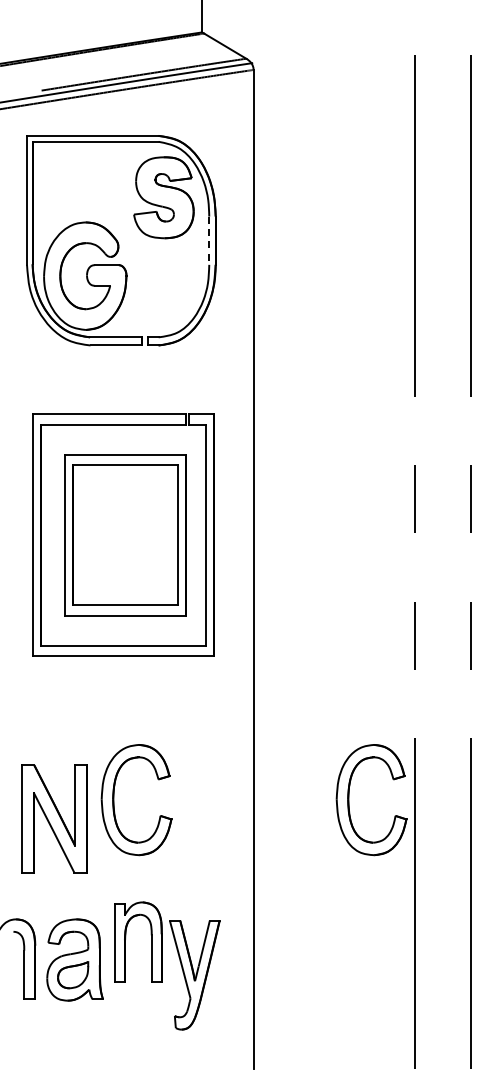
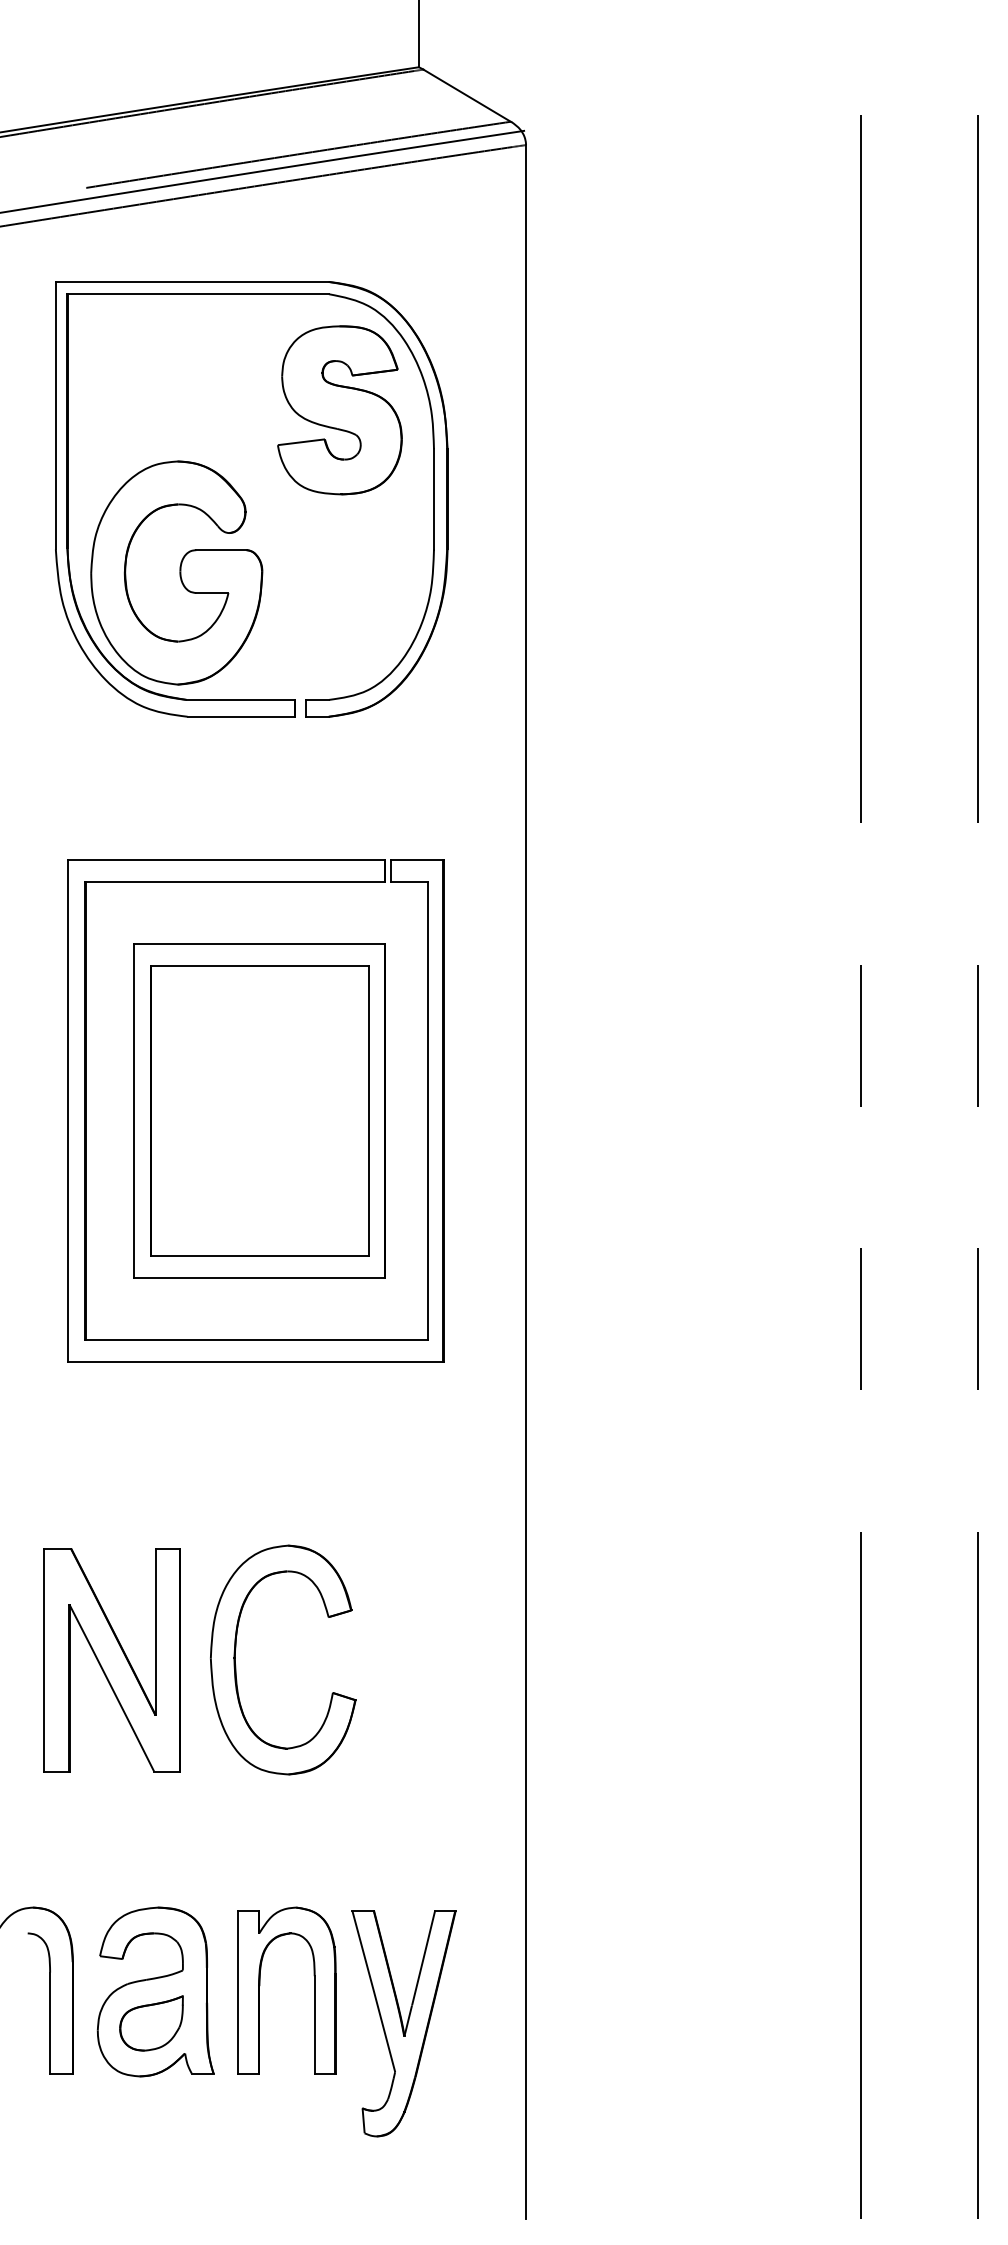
line: (209, 241) -> (434, 501), dashed -> solid
part: (349, 800) -> (724, 1660), removed
part: (54, 818) -> (112, 1658), moved
part: (126, 937) -> (262, 1980), moved

